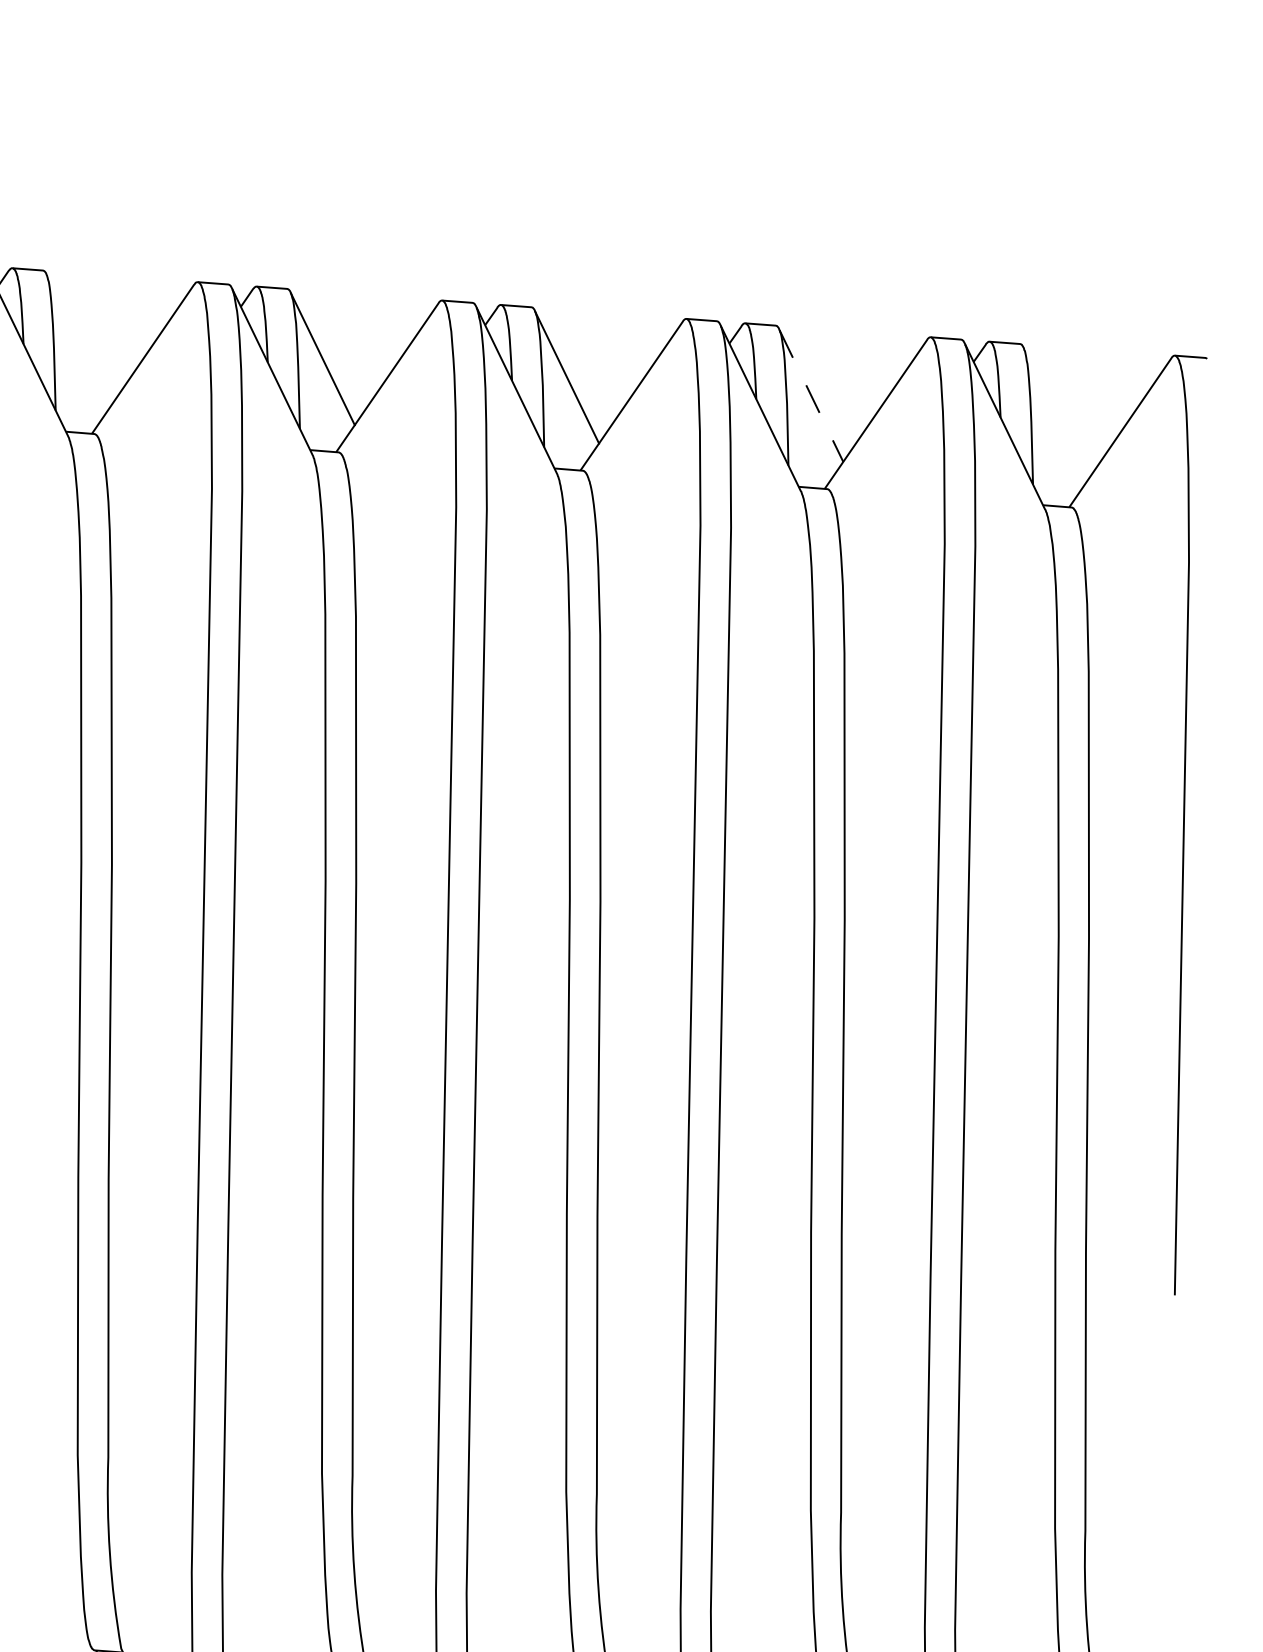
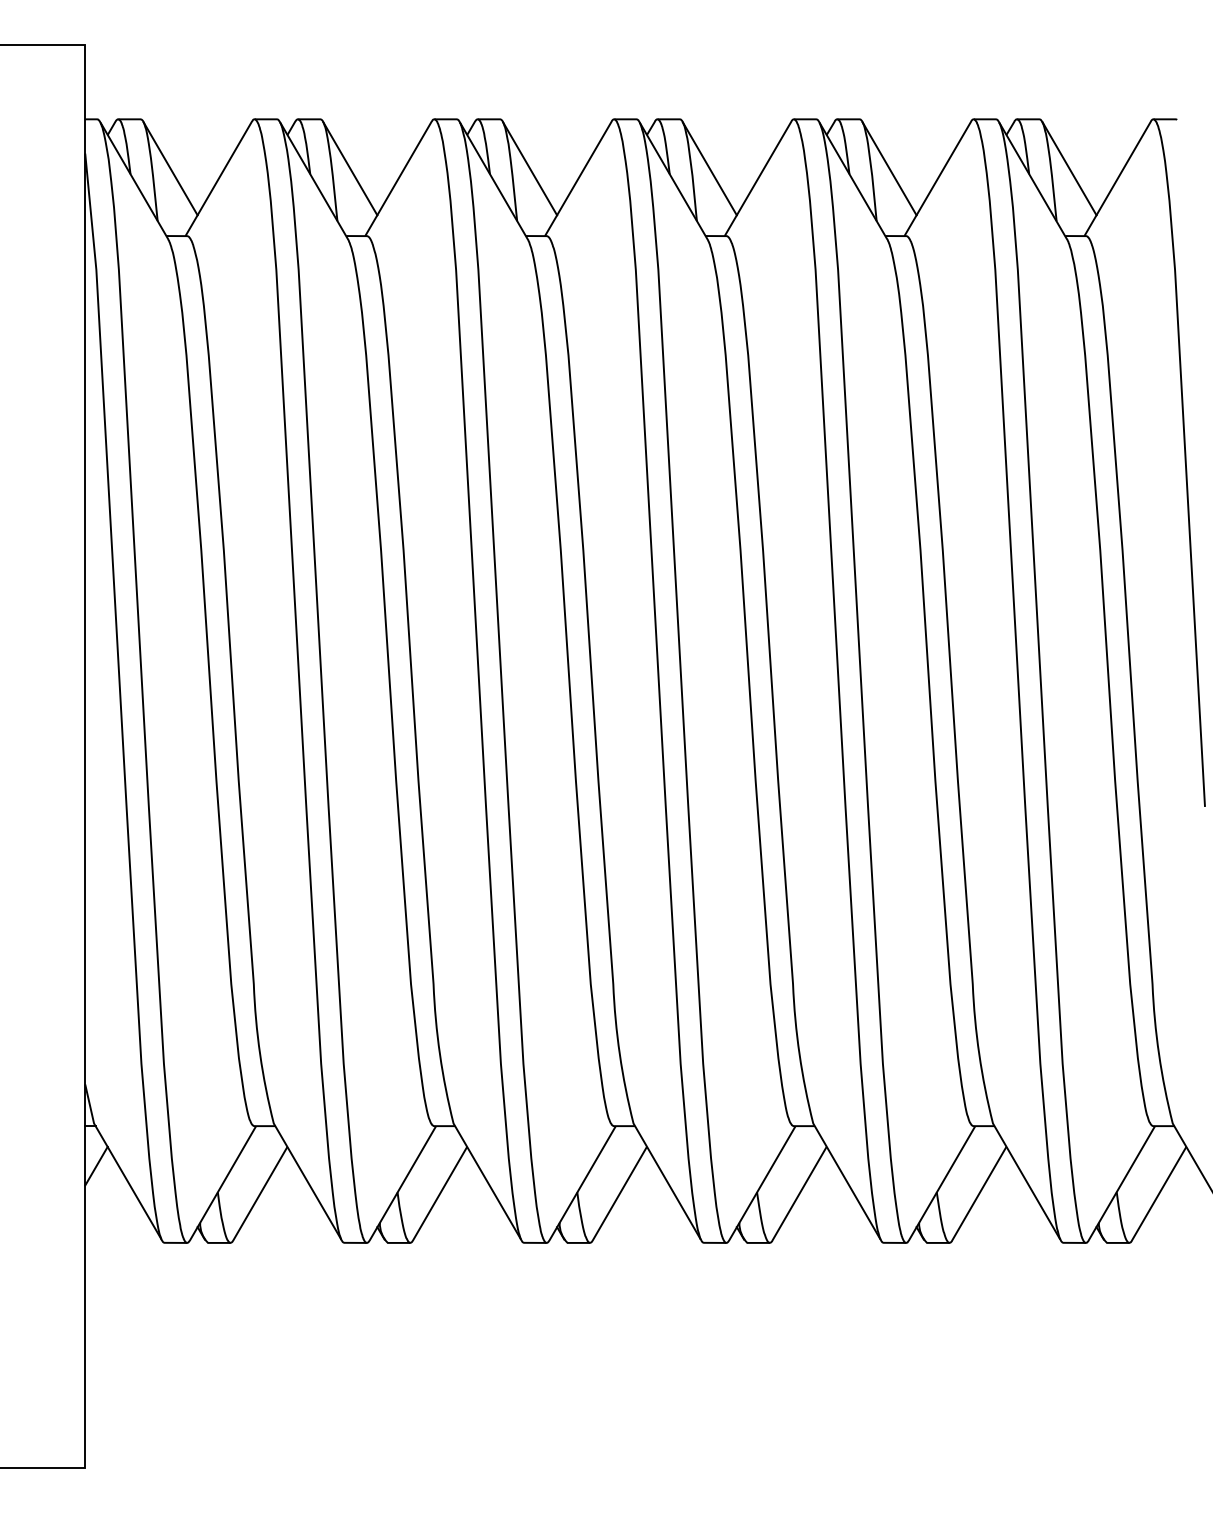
line: (78, 340) -> (350, 168), added
line: (811, 395) -> (889, 168), dashed -> solid
line: (1055, 413) -> (1069, 168), added

